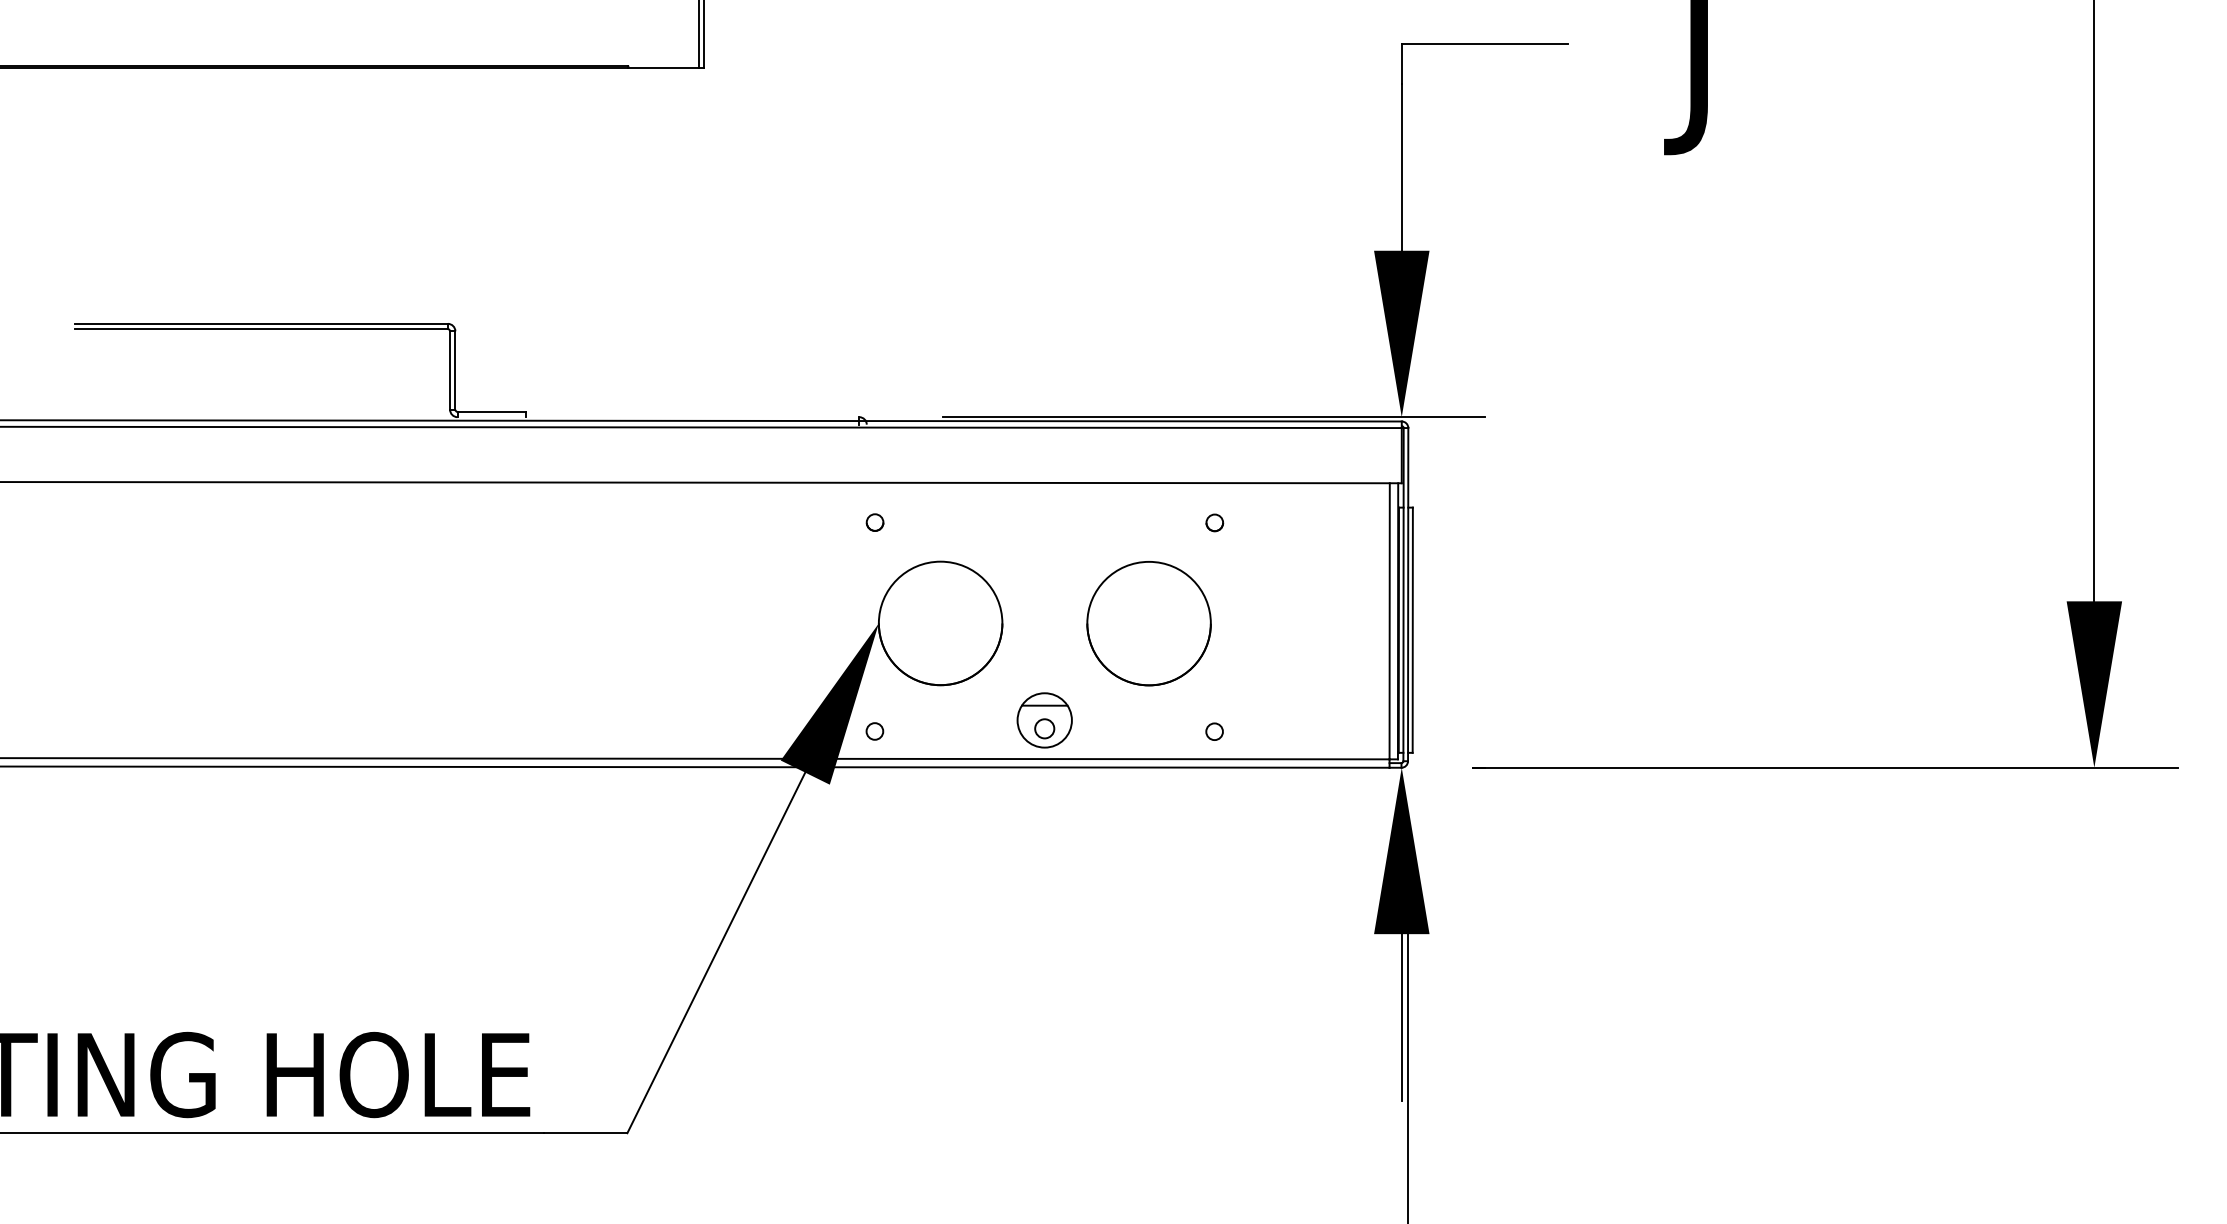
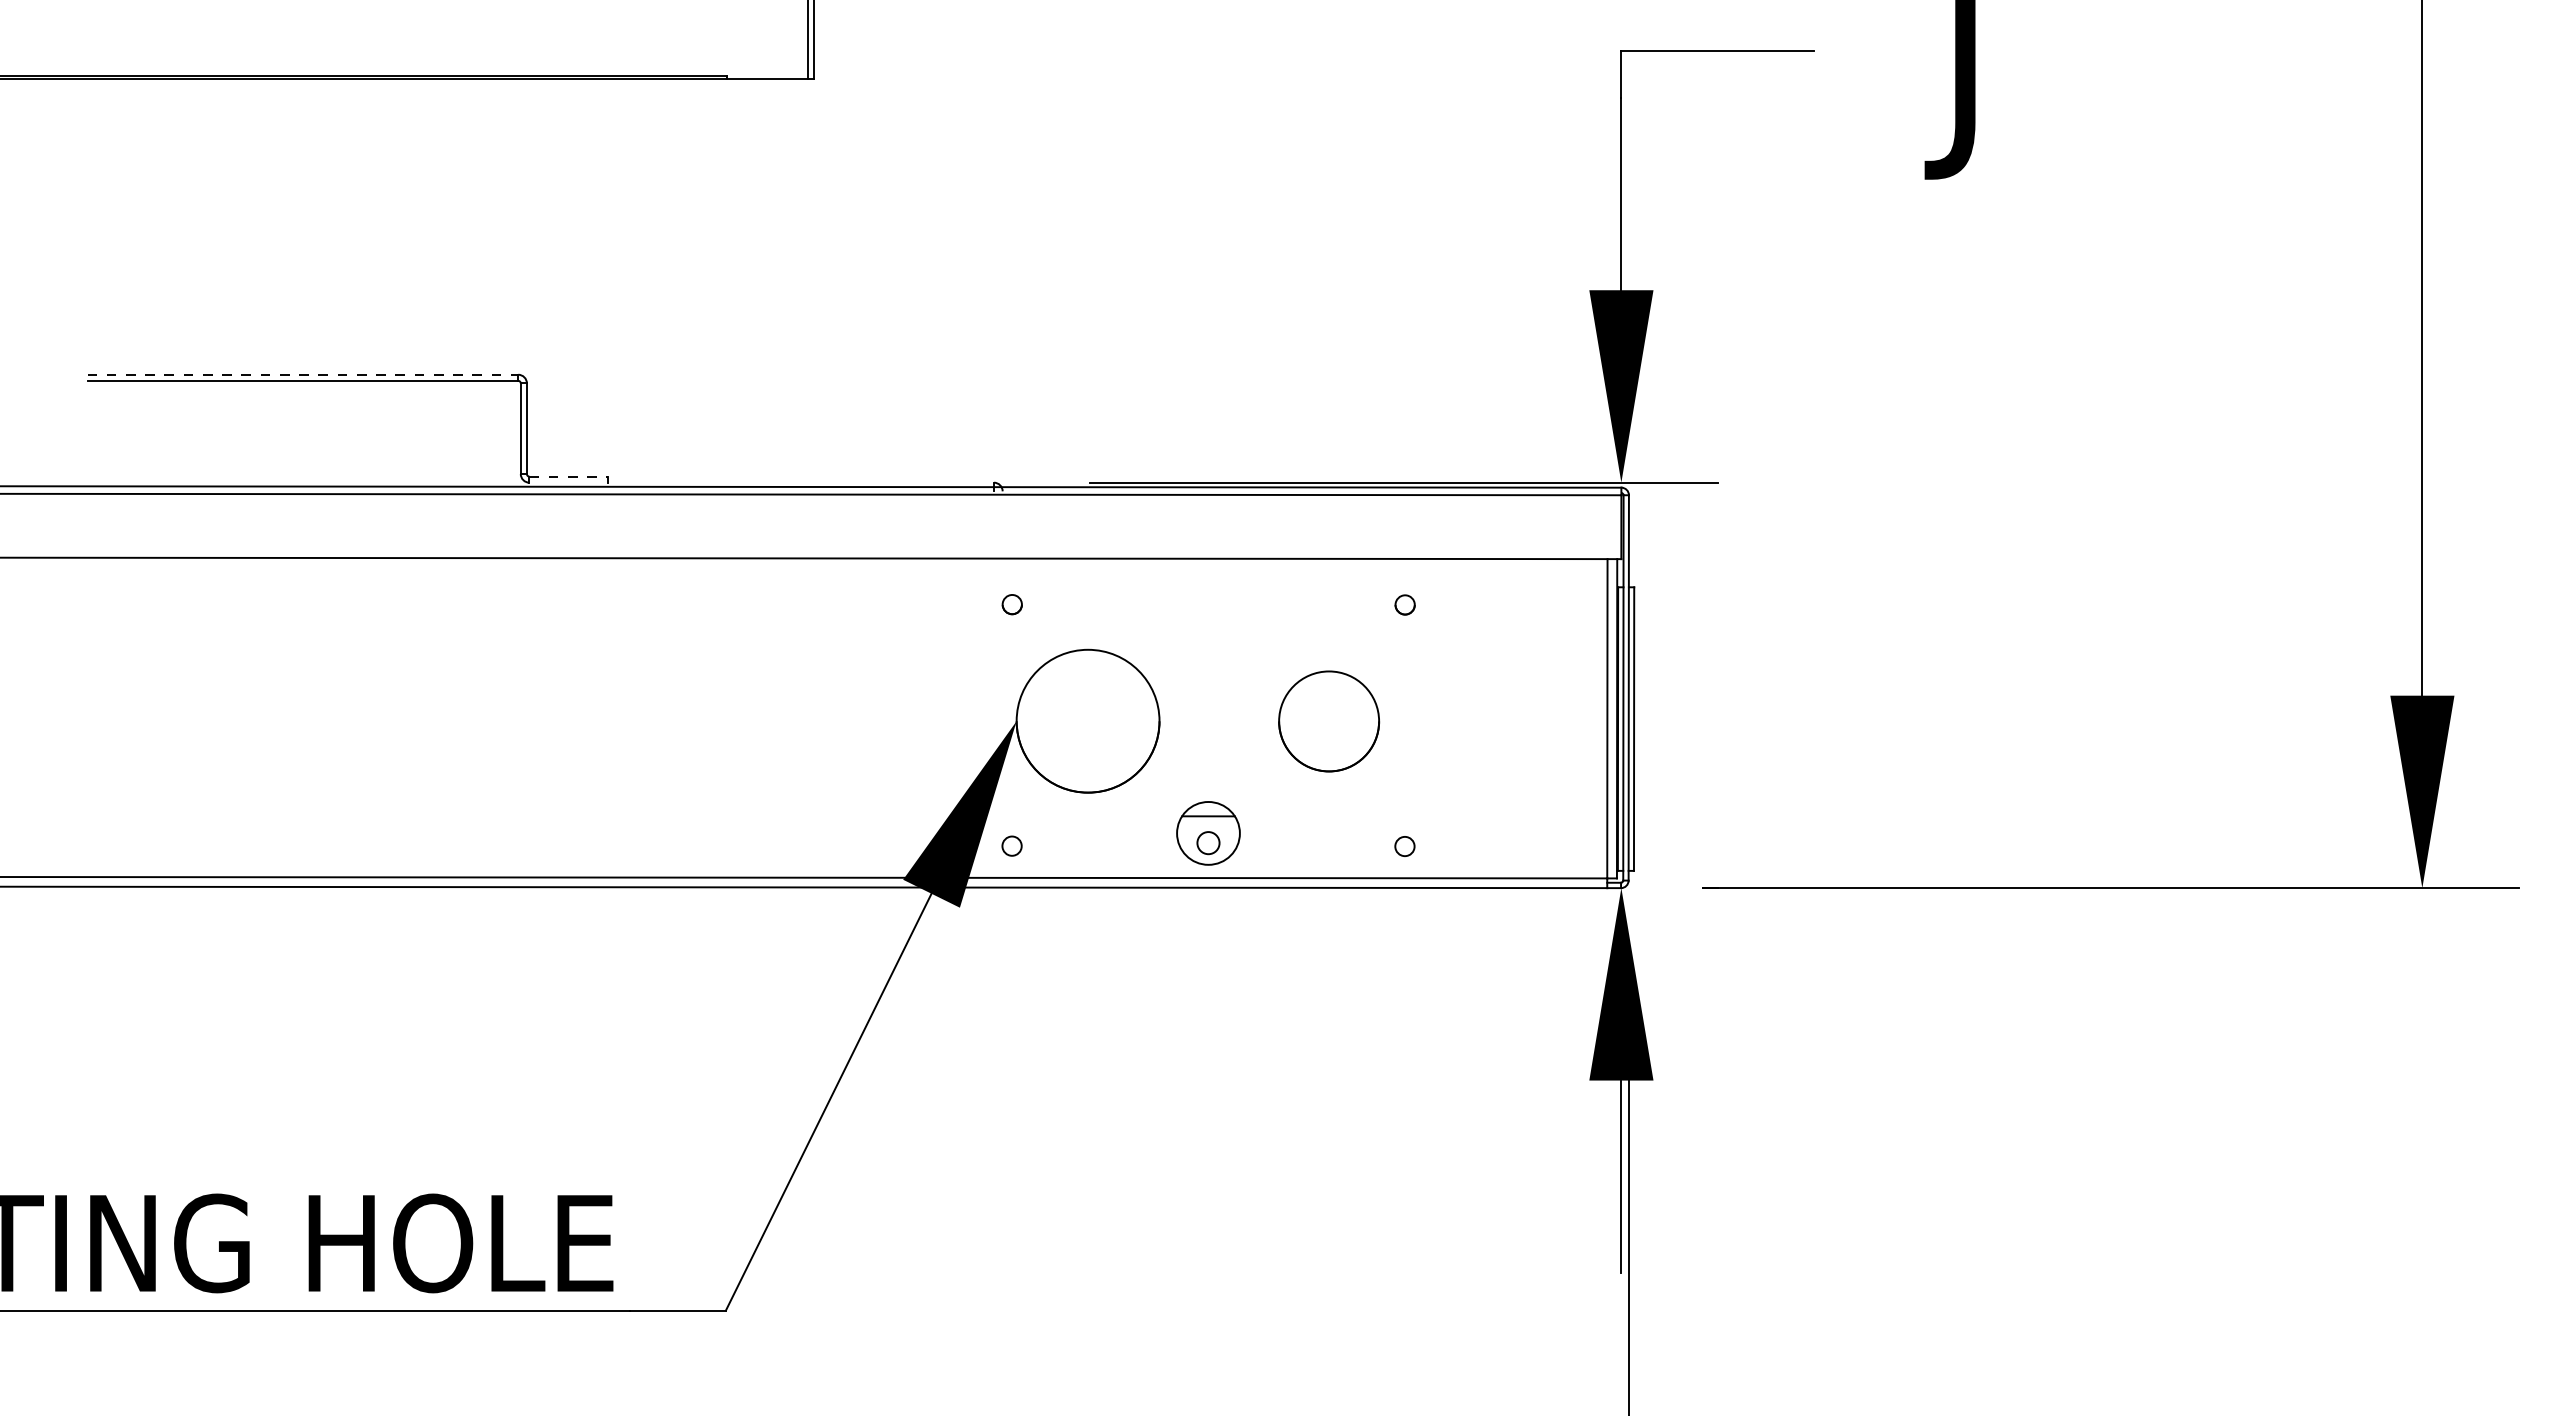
line: (262, 323) -> (303, 374), solid -> dashed
line: (492, 411) -> (569, 476), solid -> dashed
part: (1148, 623) -> (1328, 721), size x0.7

